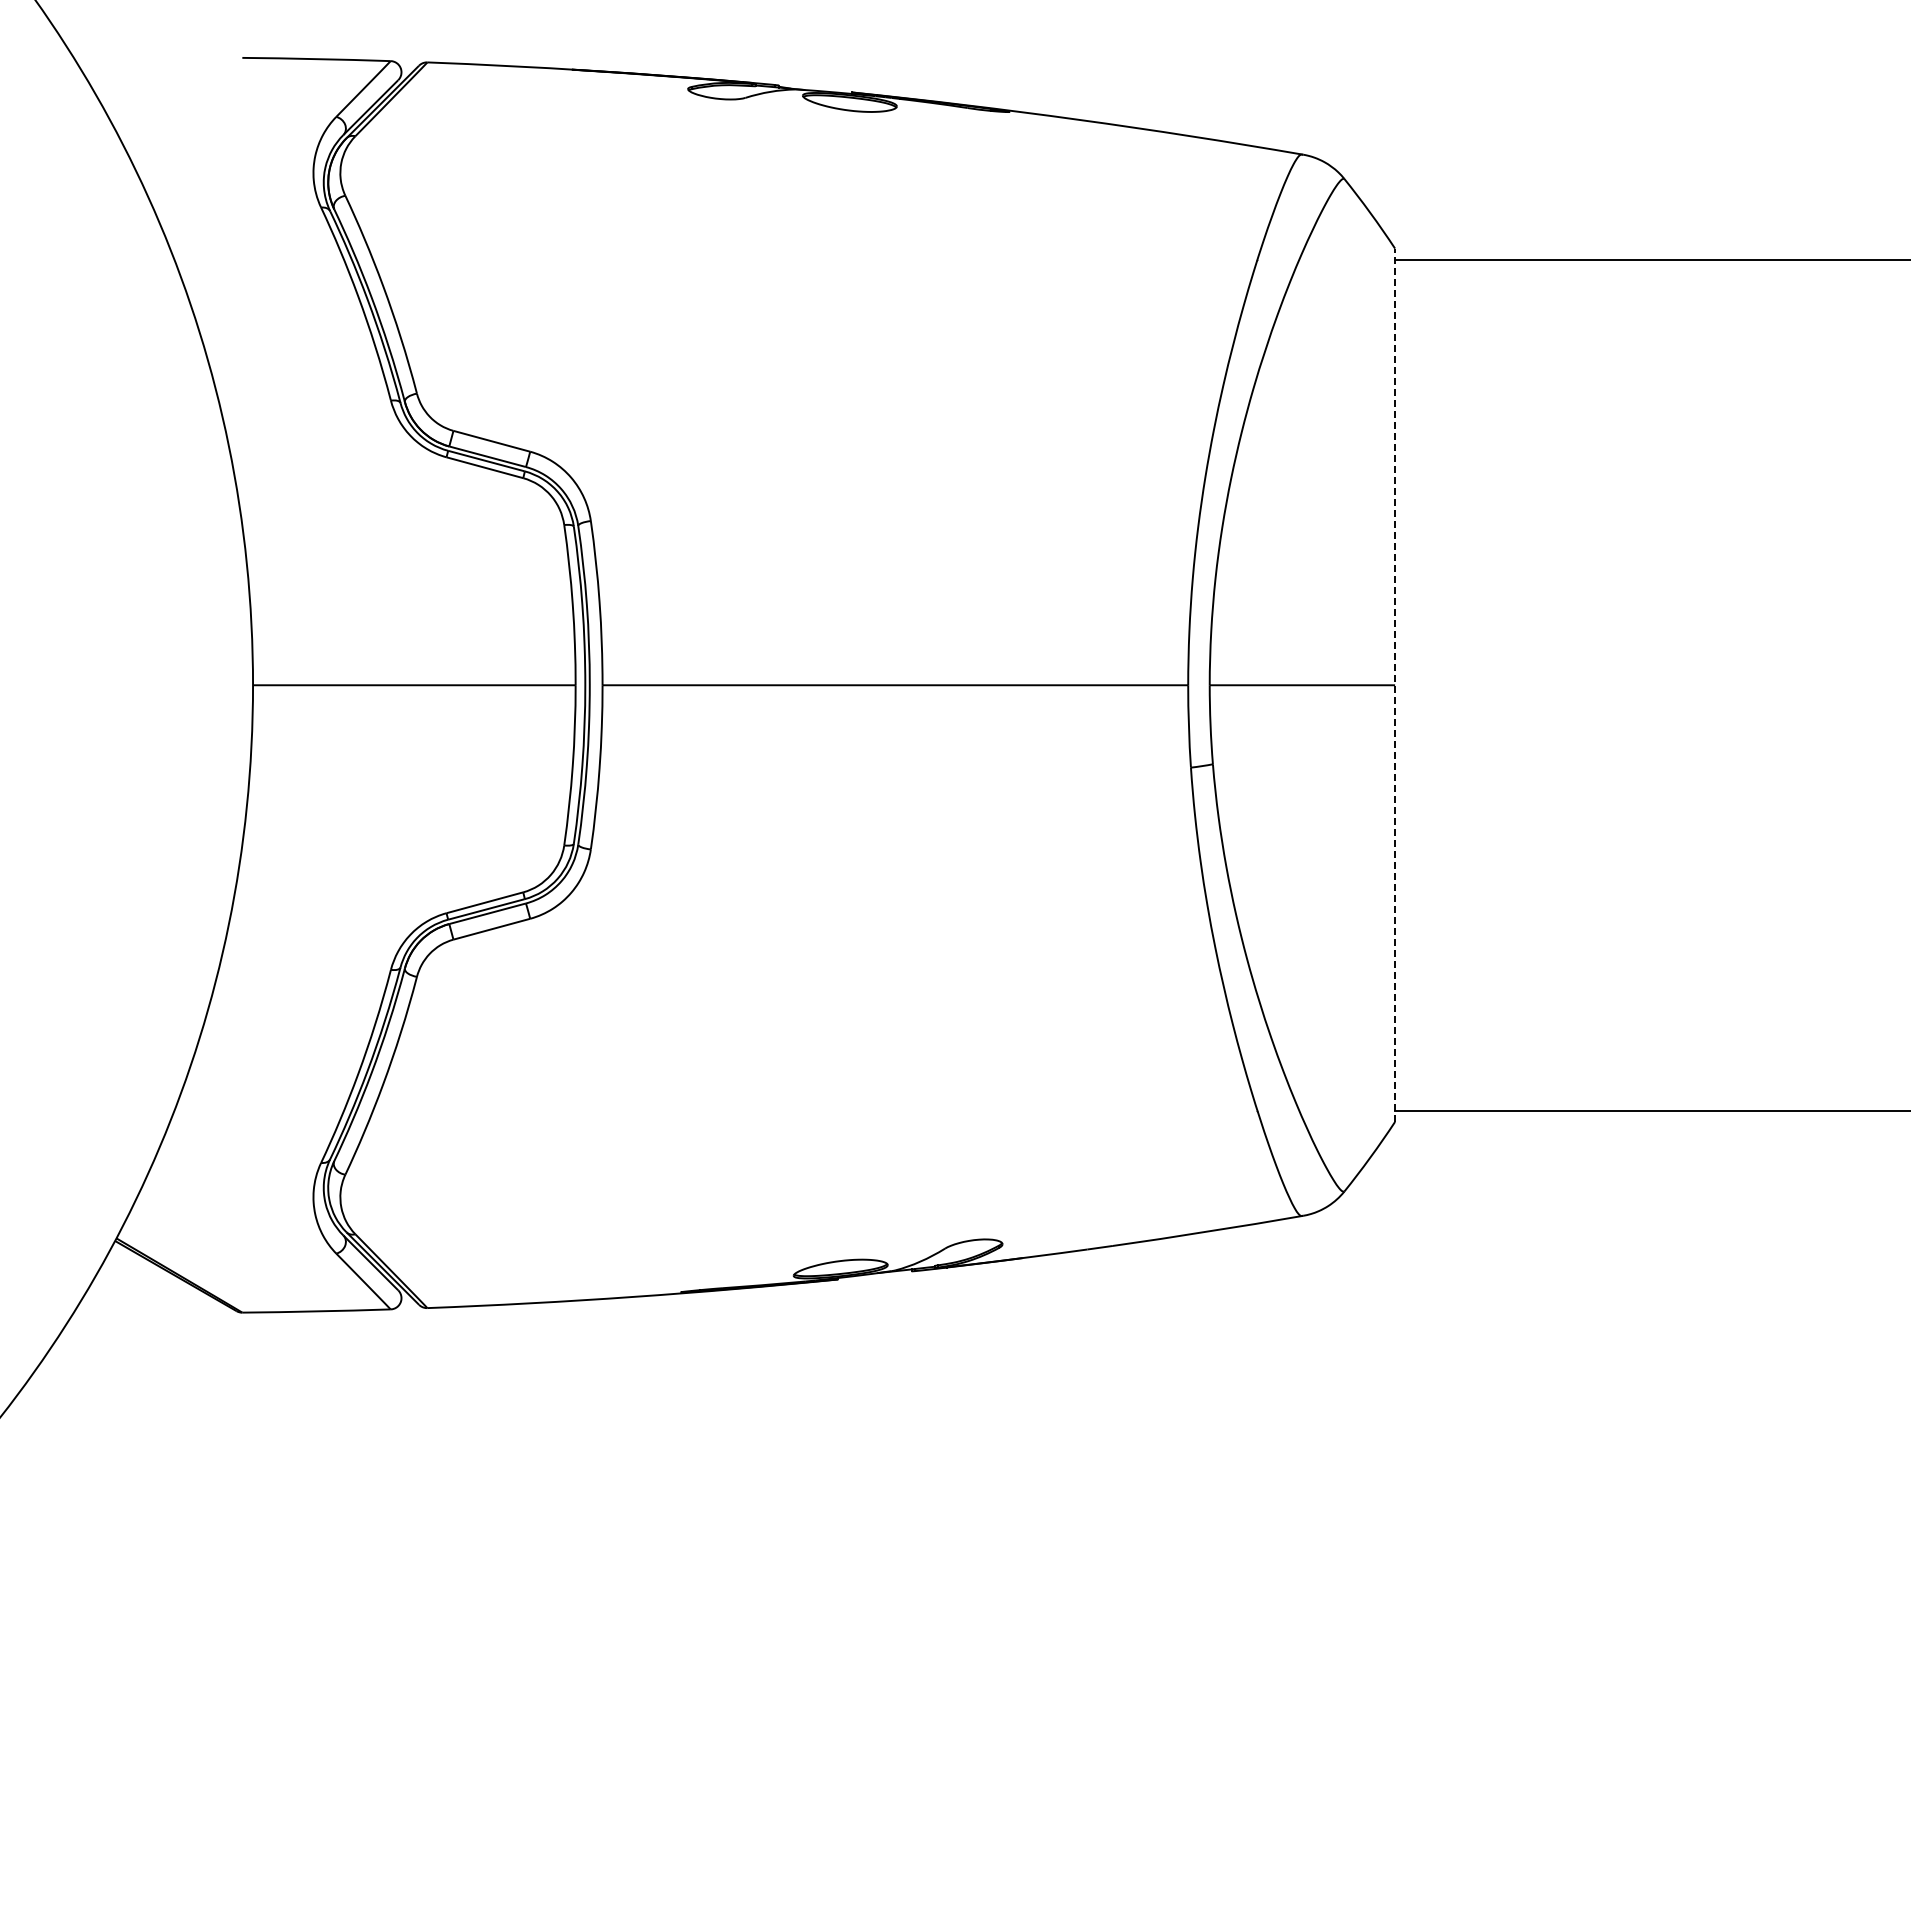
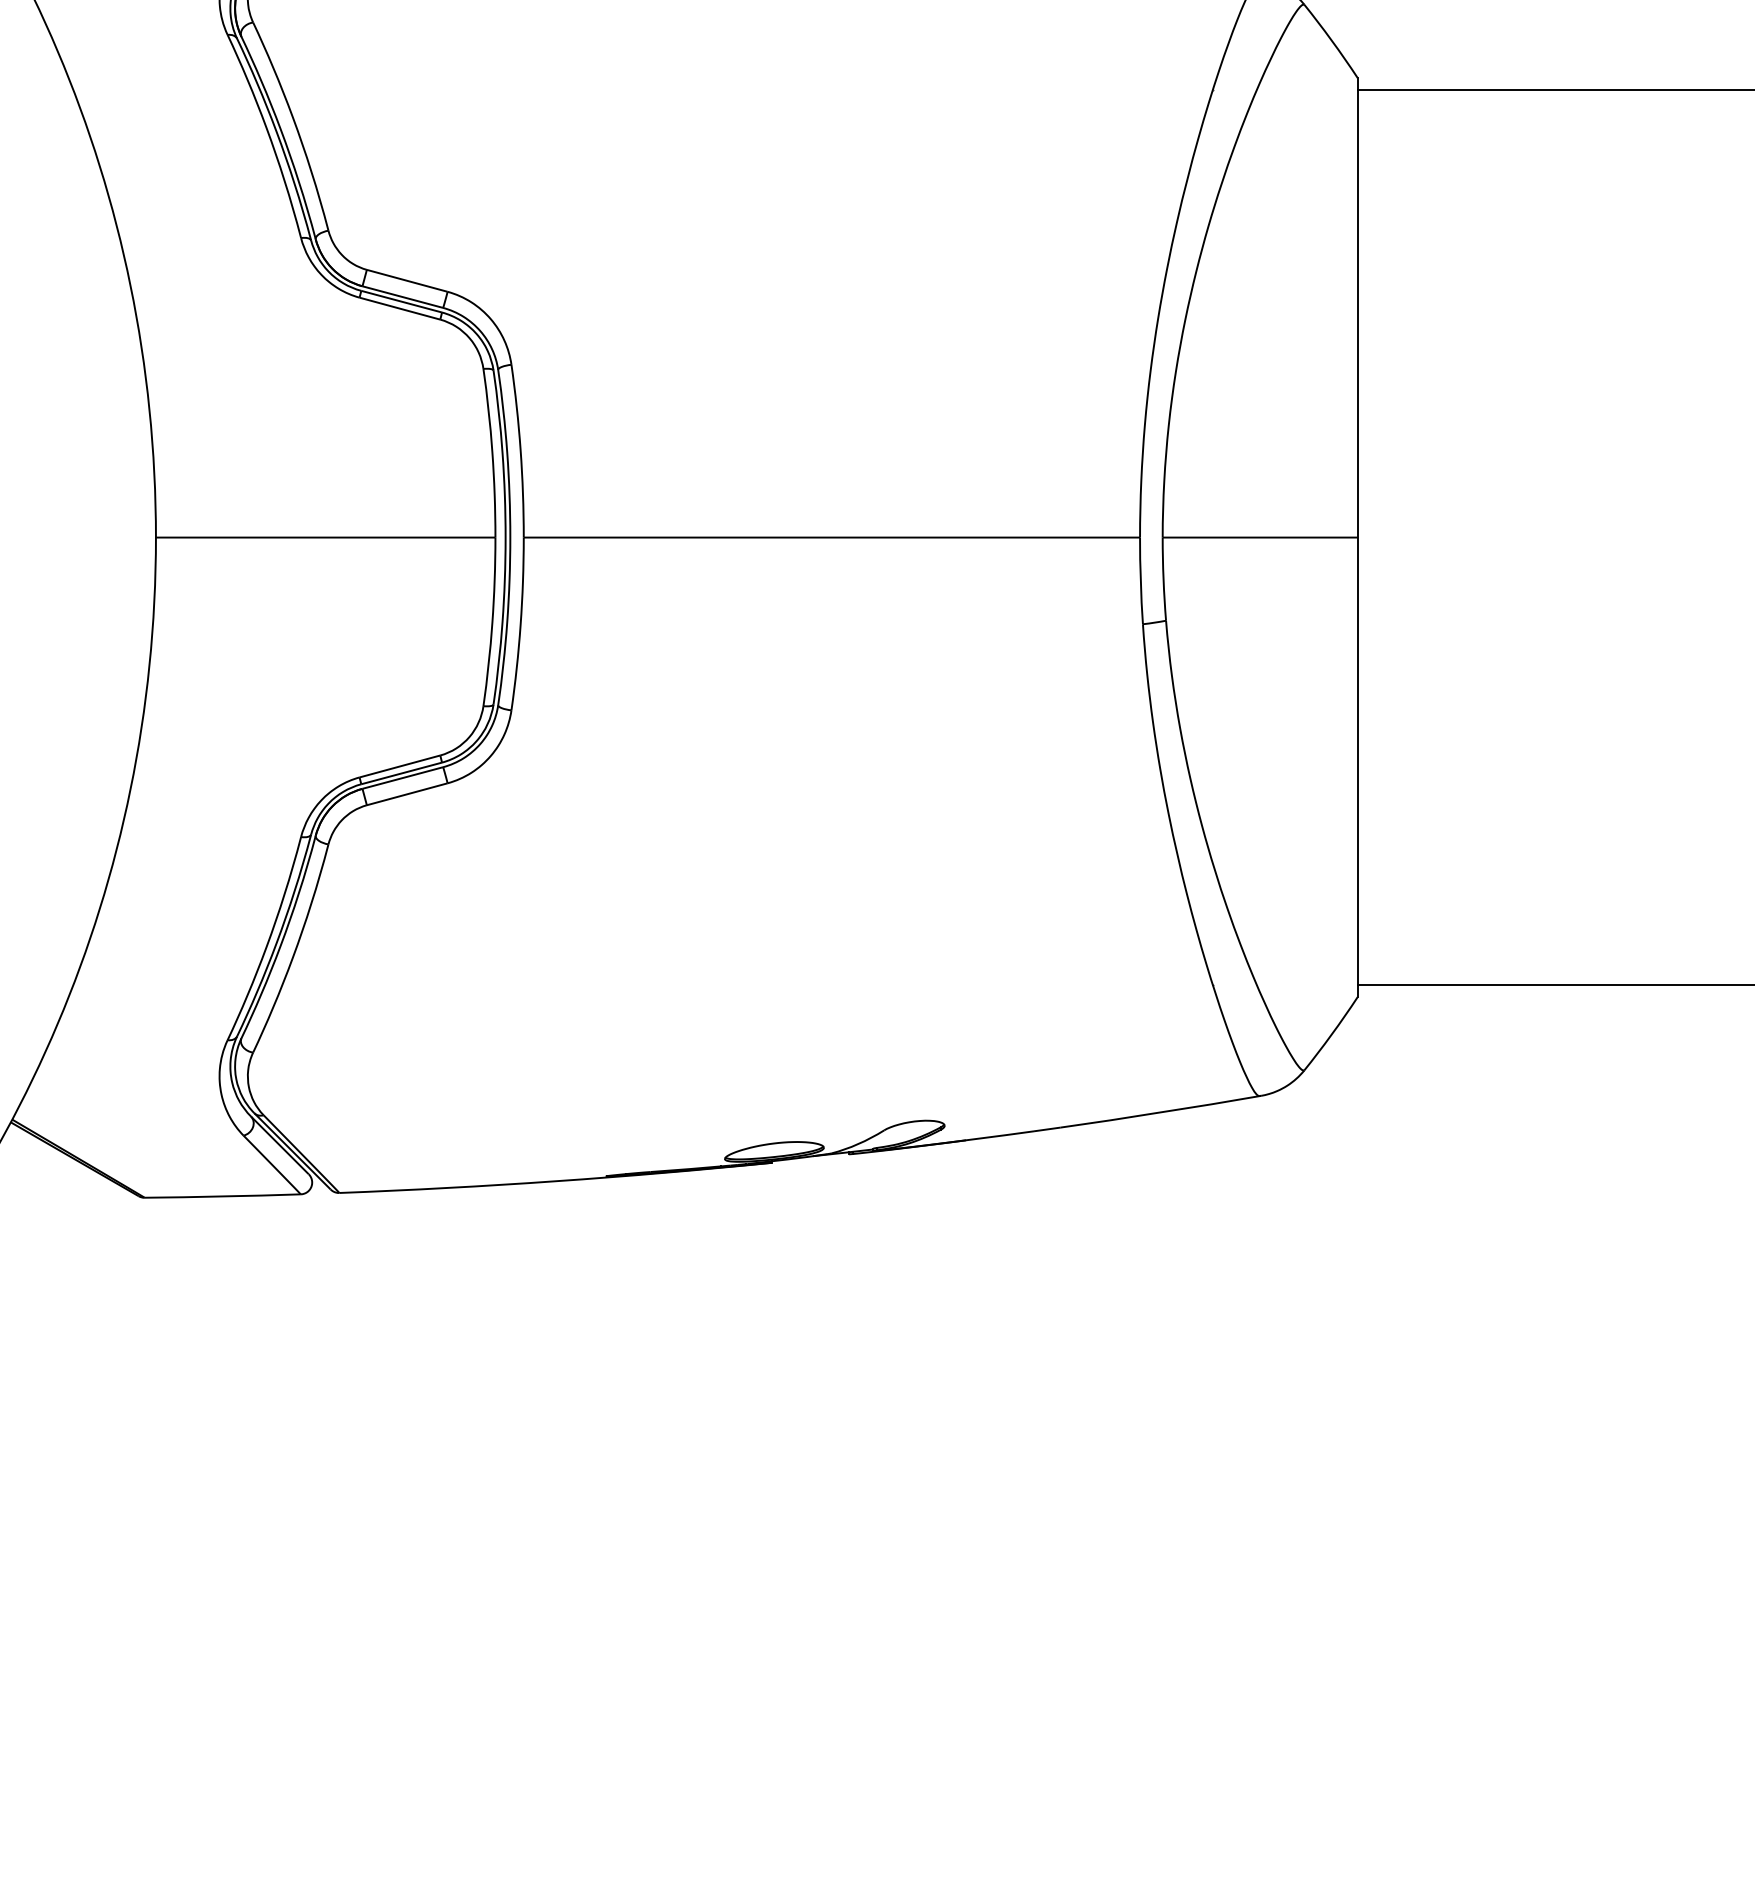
line: (1395, 685) -> (1358, 537), dashed -> solid

